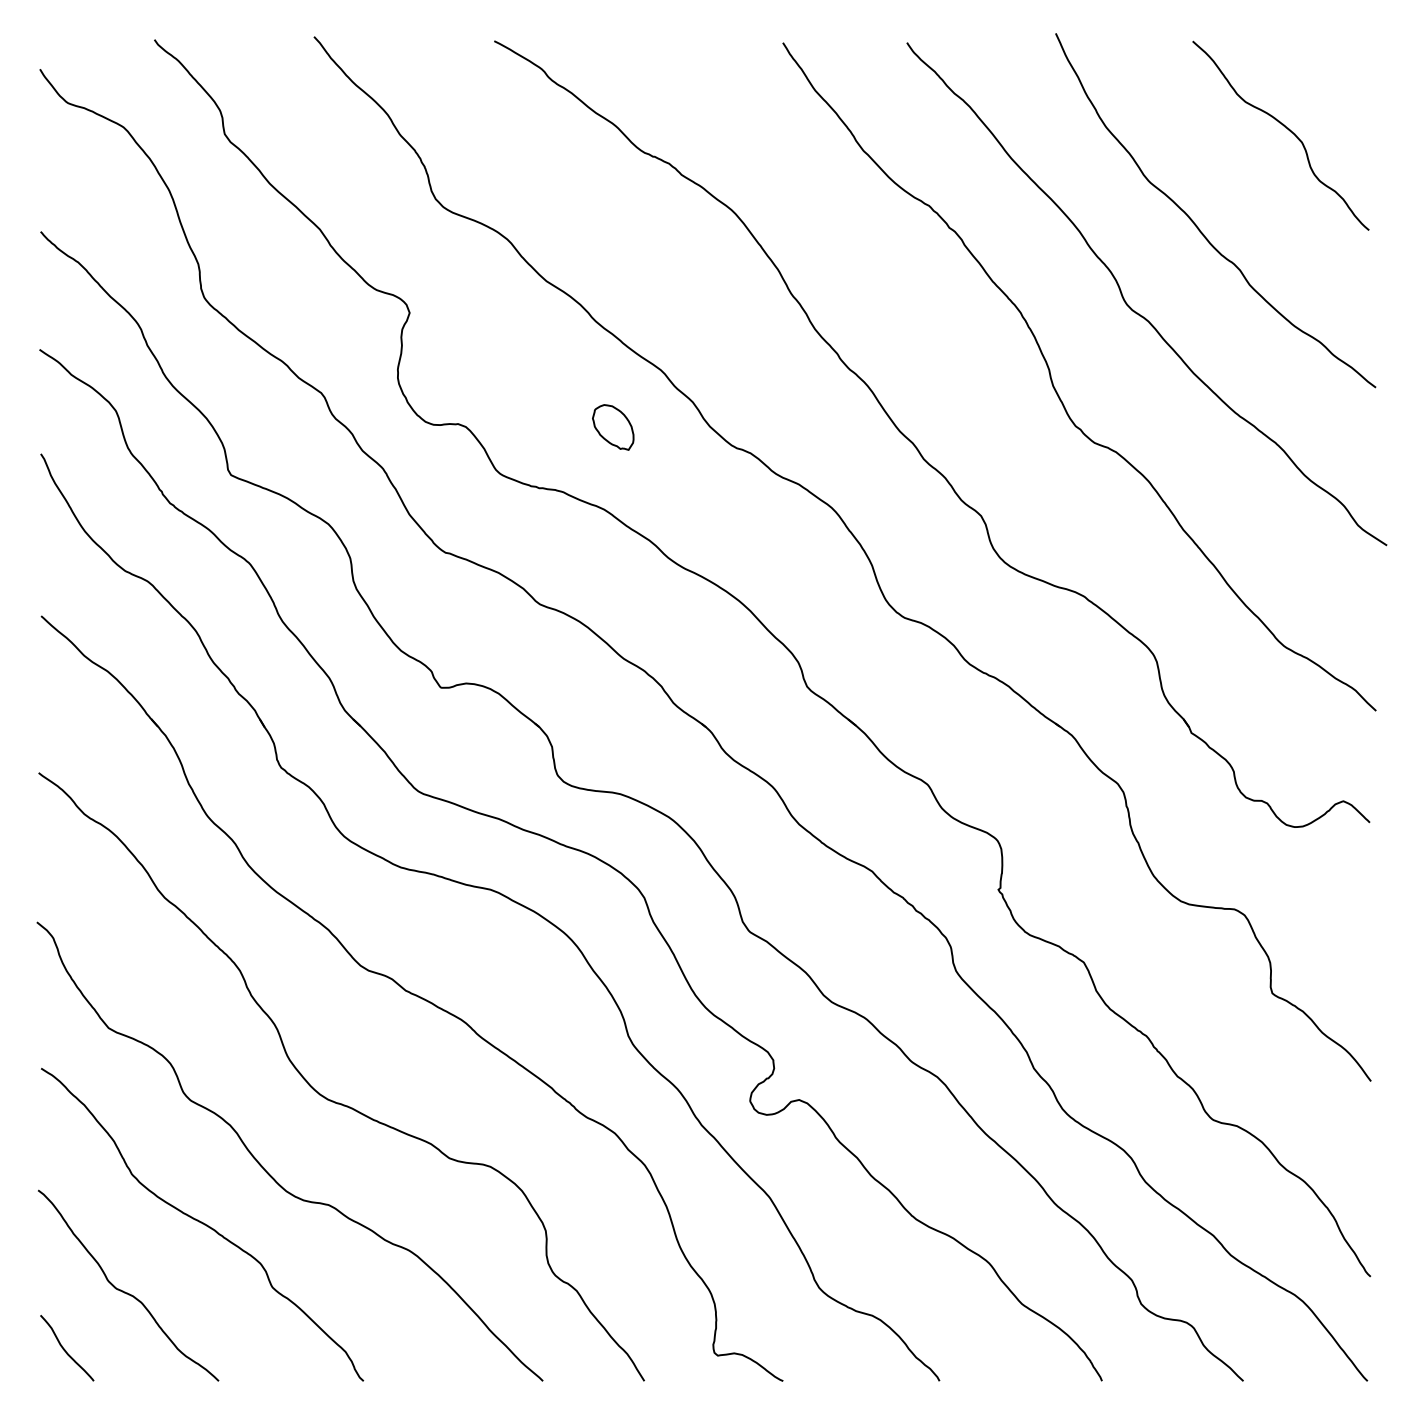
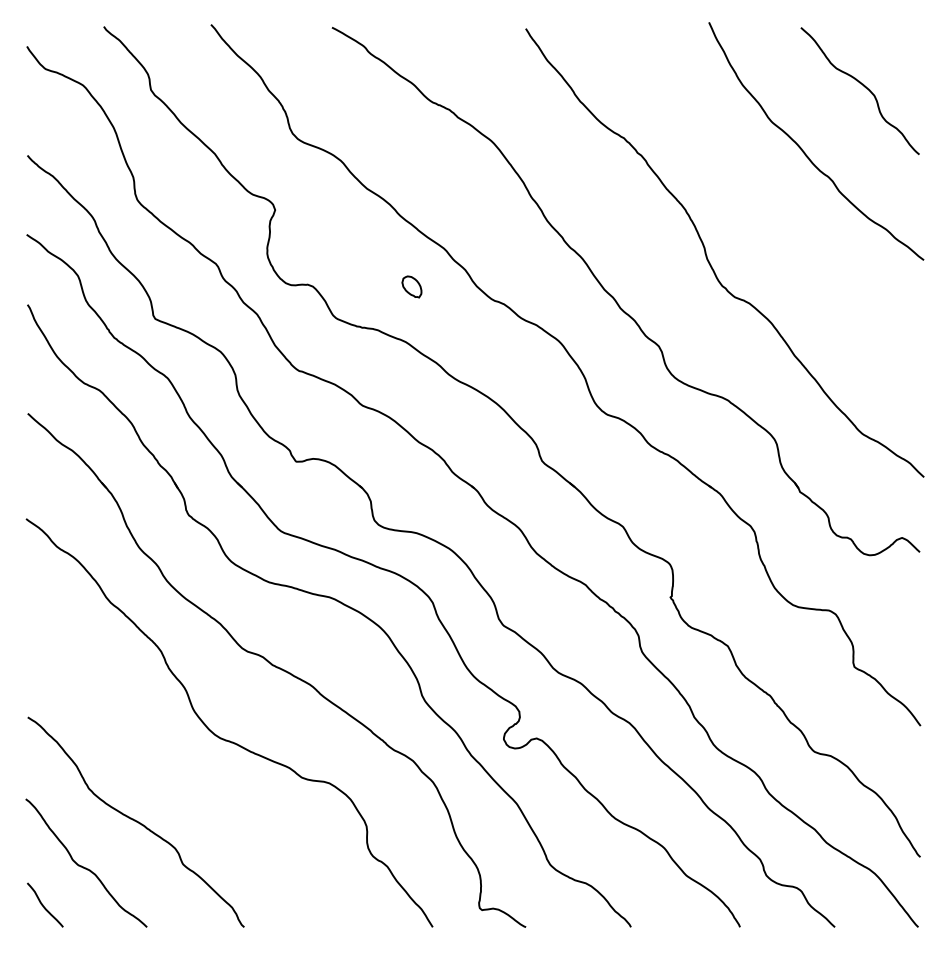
curve: (1132, 307) -> (760, 206), removed
part: (612, 426) -> (411, 286), size x0.7
curve: (268, 1171) -> (180, 786), removed

